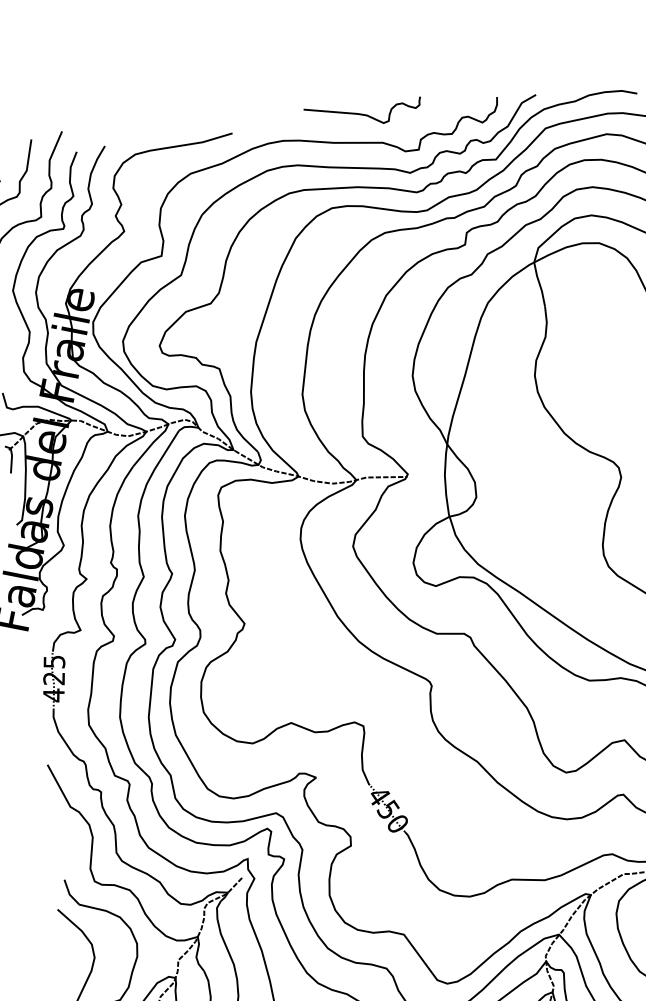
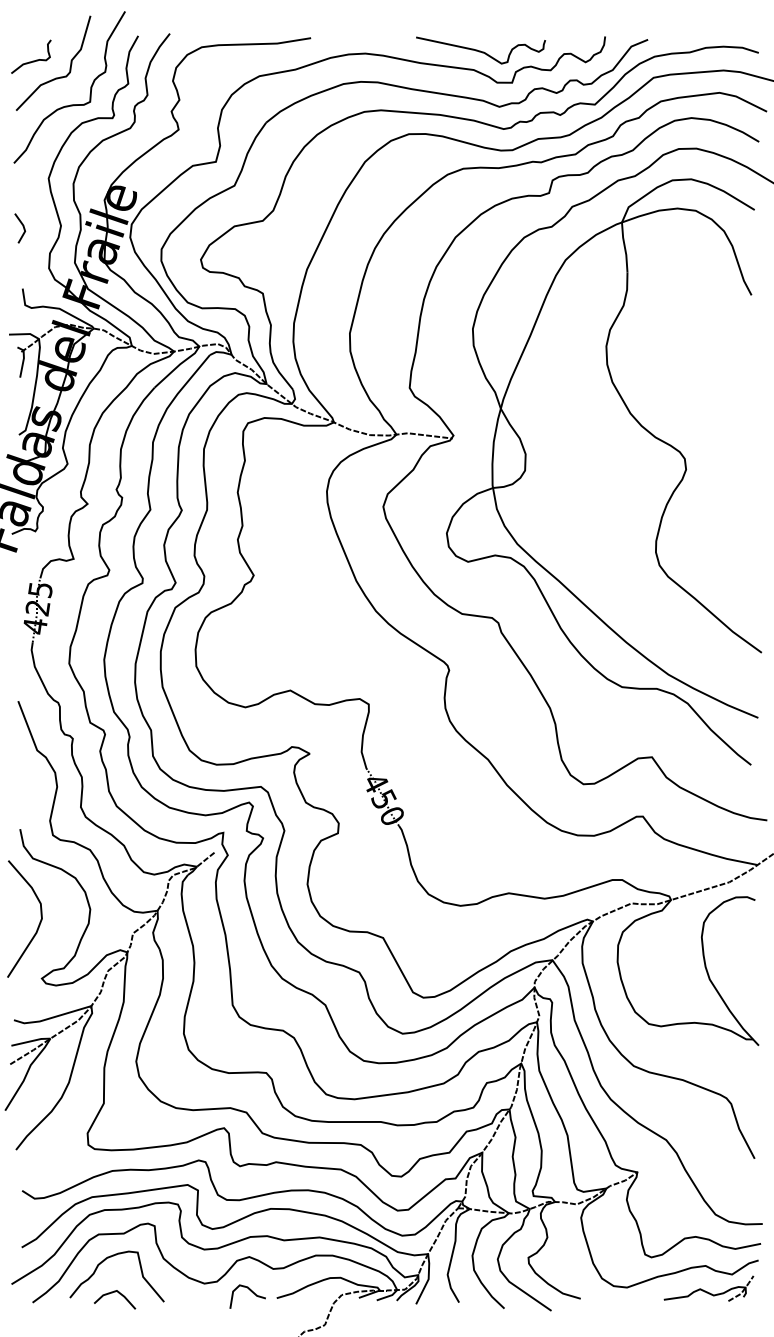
curve: (363, 113) -> (480, 50), moved

